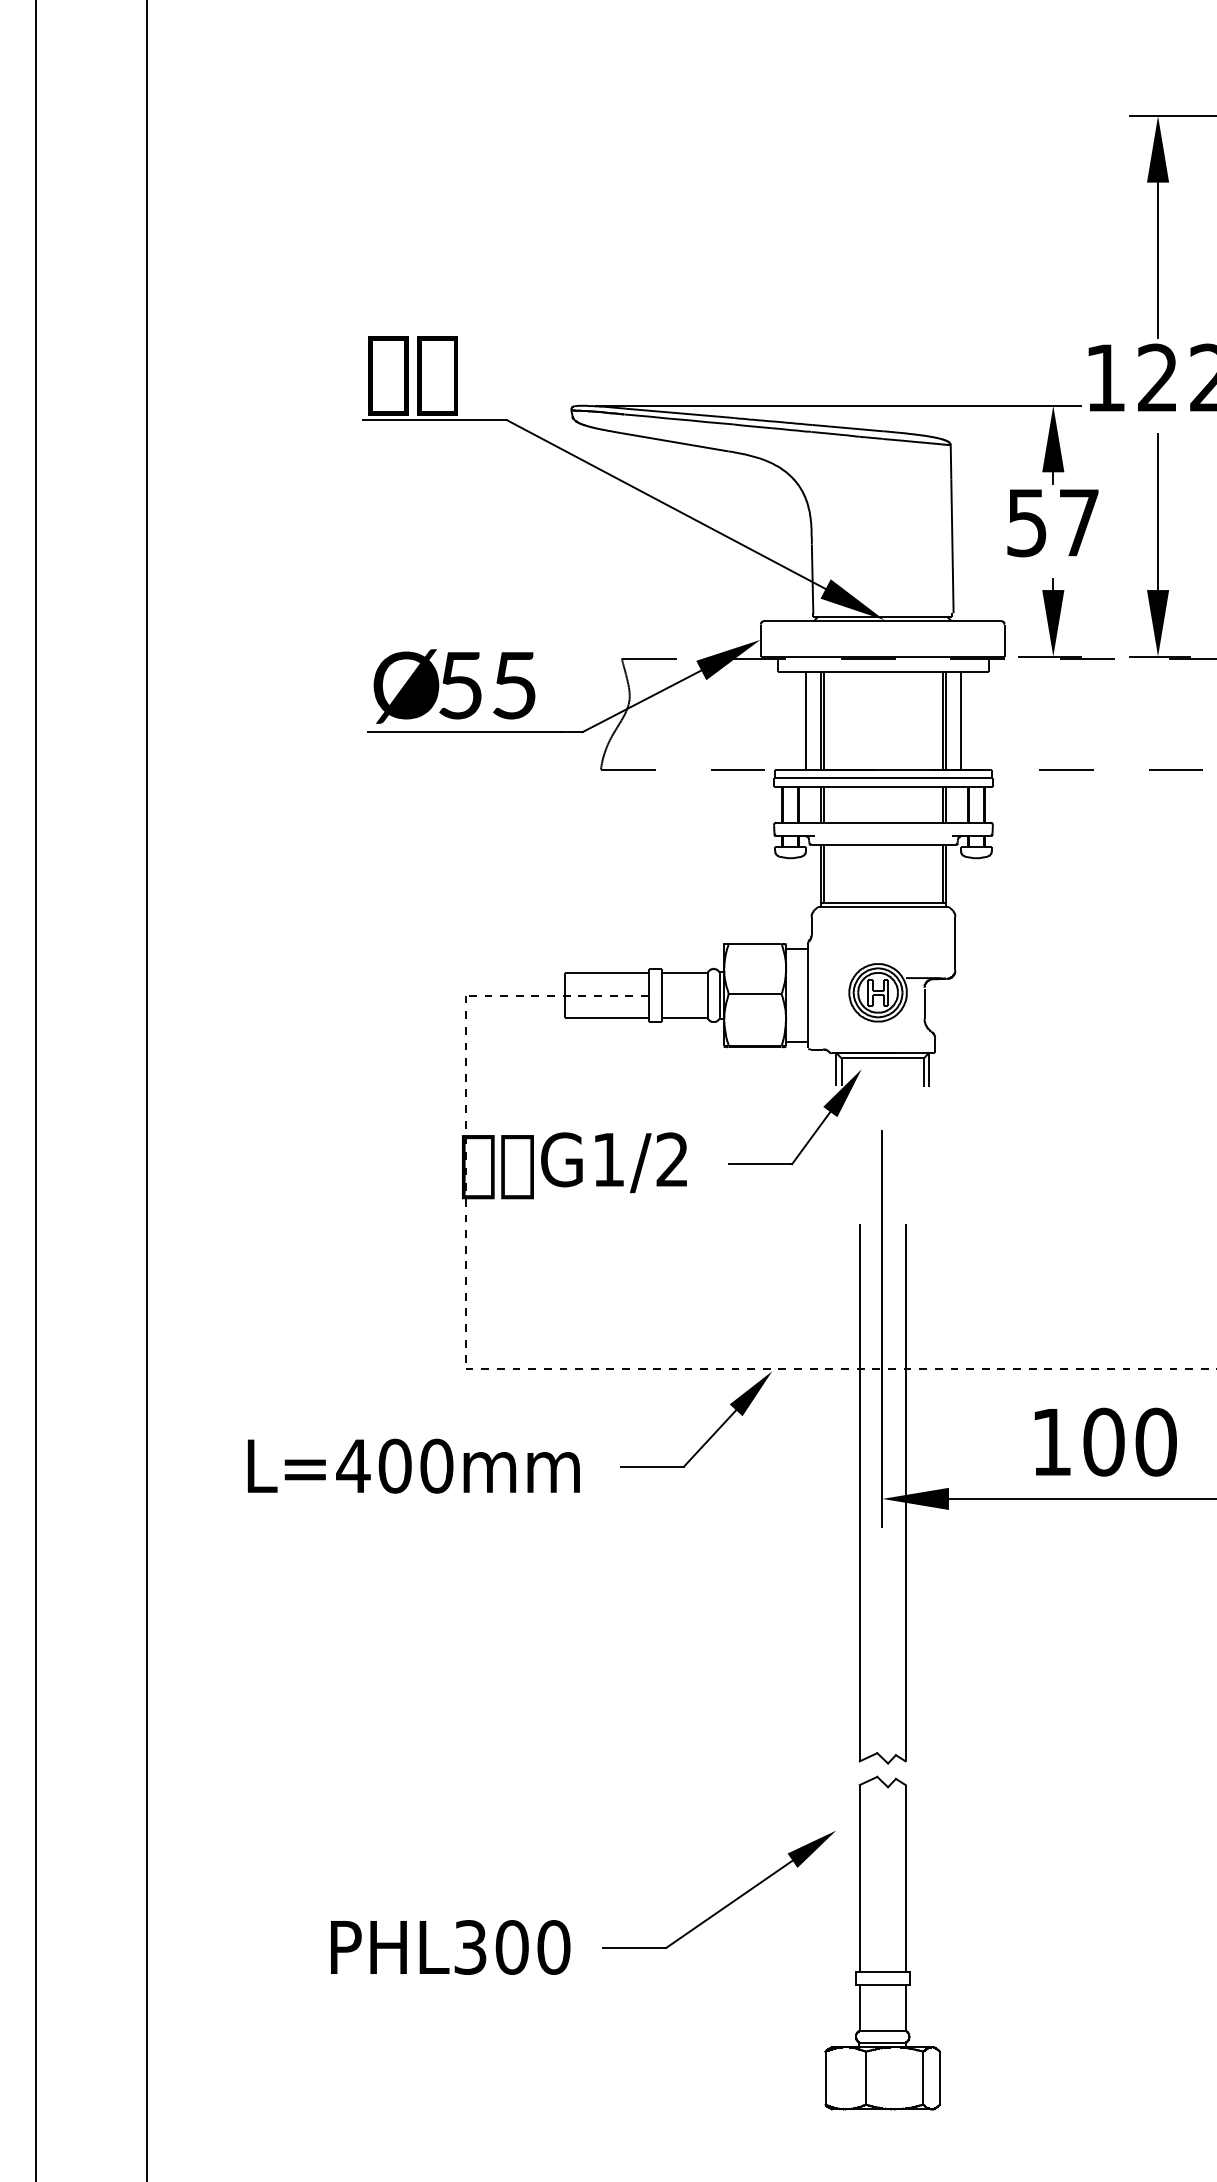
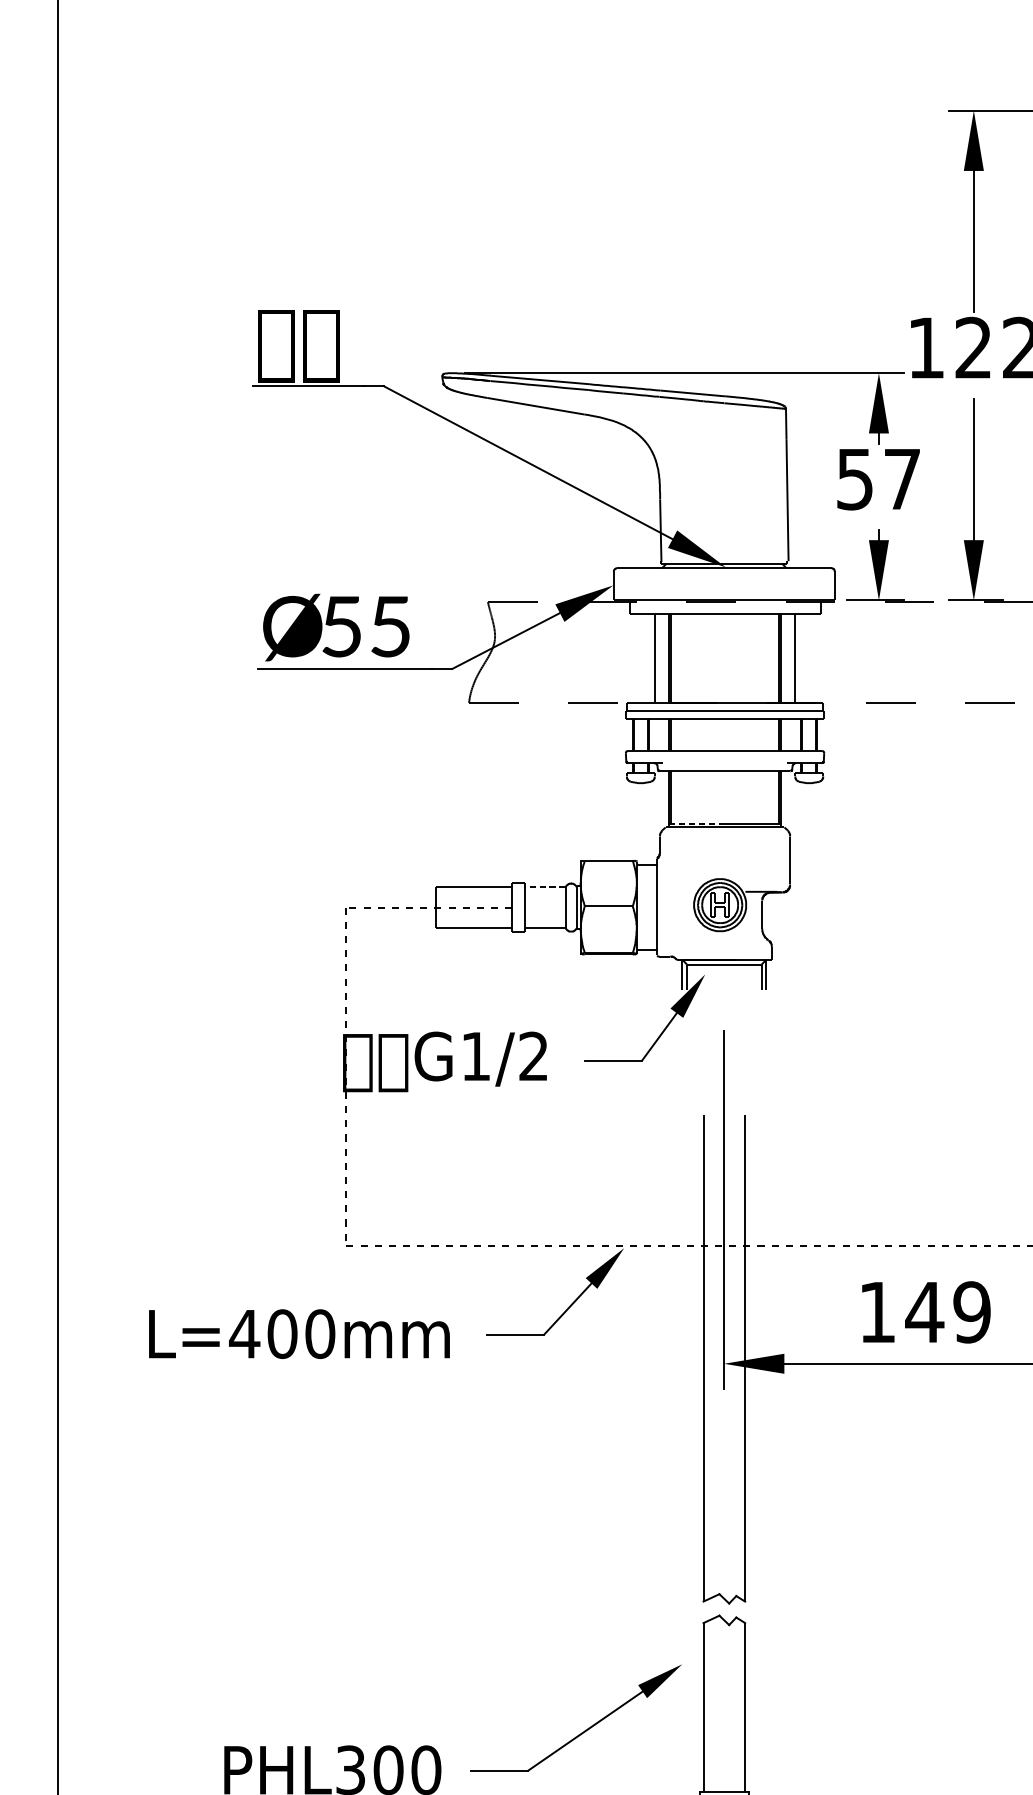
line: (851, 902) -> (696, 823), solid -> dashed
line: (685, 972) -> (545, 886), solid -> dashed
text: (1129, 1441) -> (947, 1311), 100 -> 149

